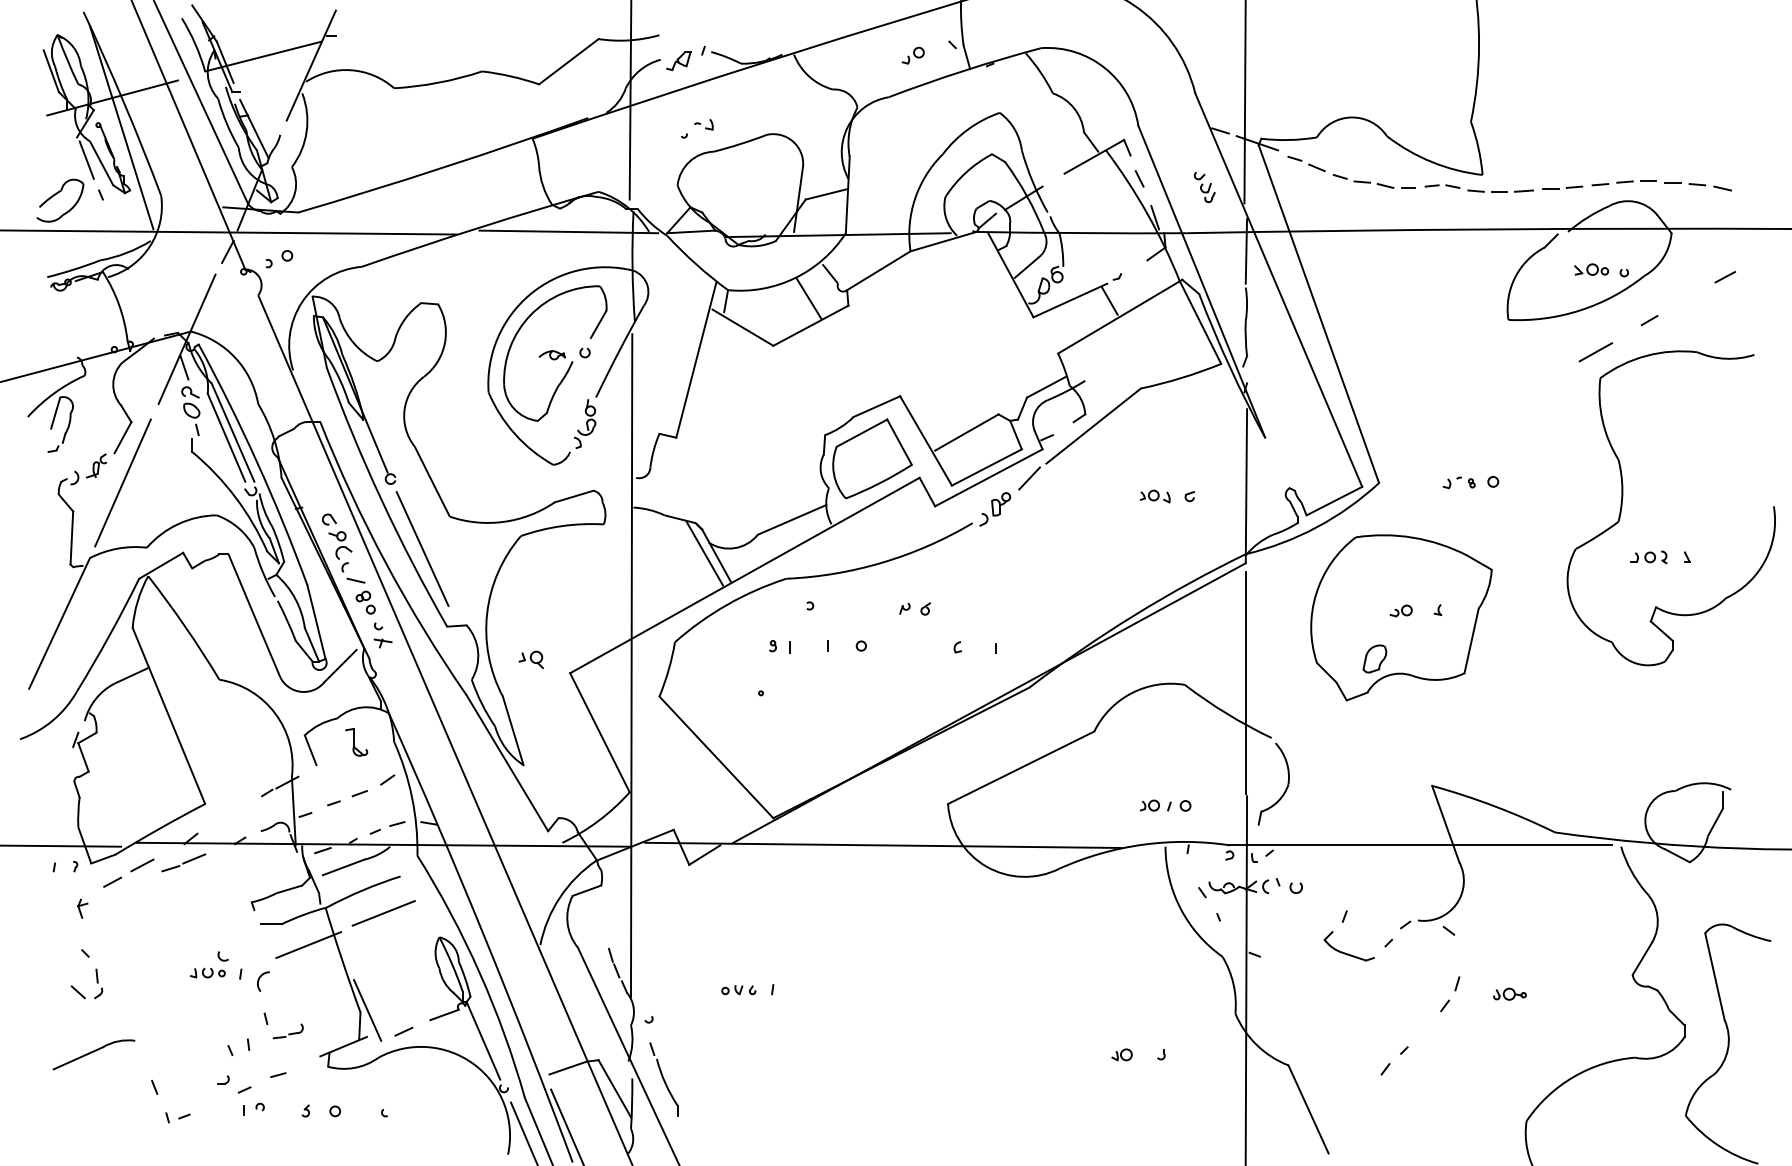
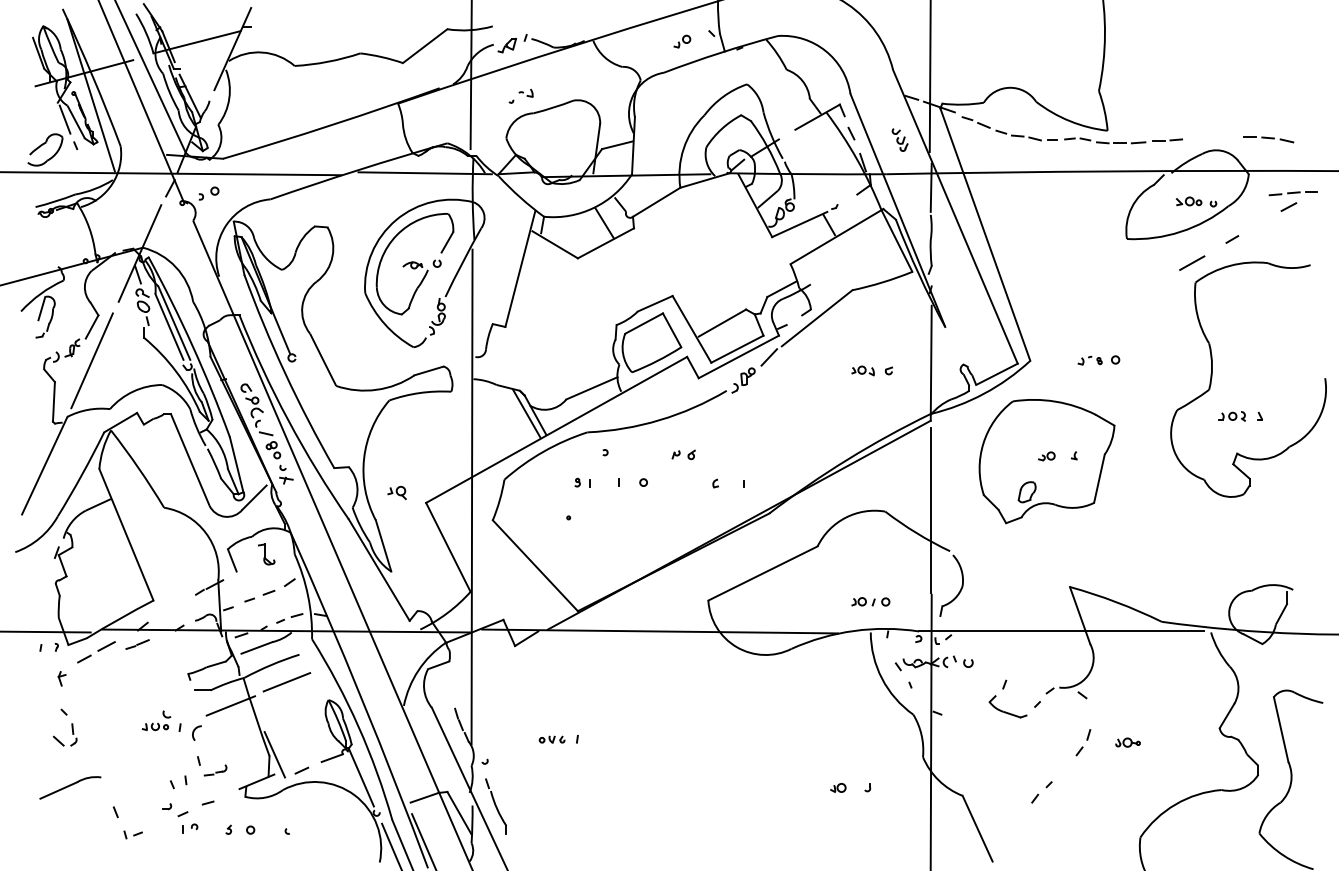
part: (1623, 183) -> (1292, 193), moved
line: (422, 548) -> (315, 409), removed
part: (183, 862) -> (137, 644), size x0.7

